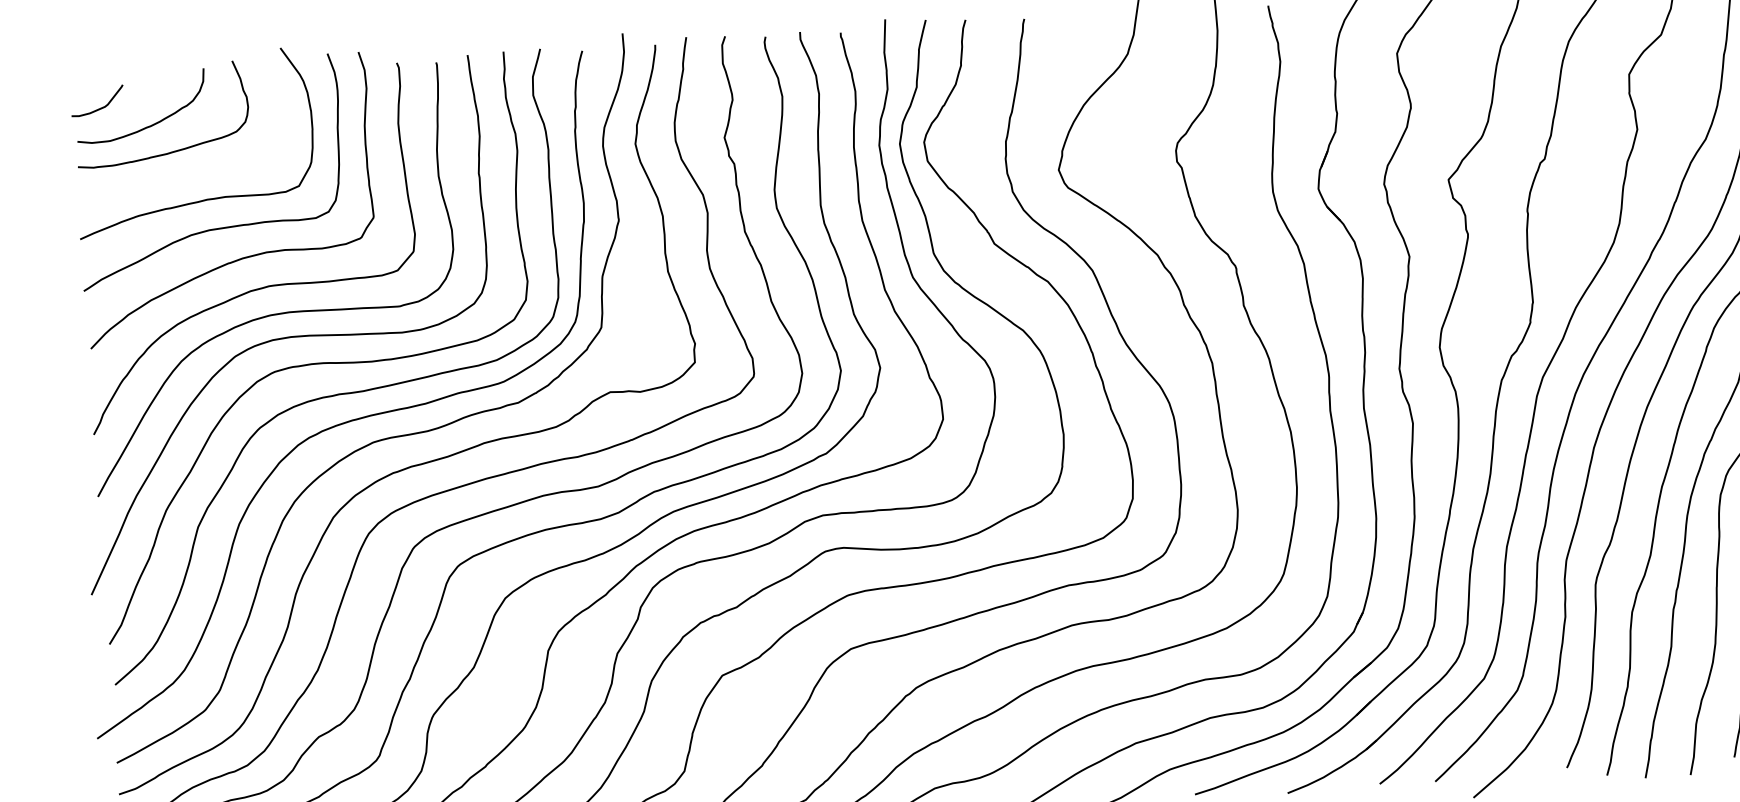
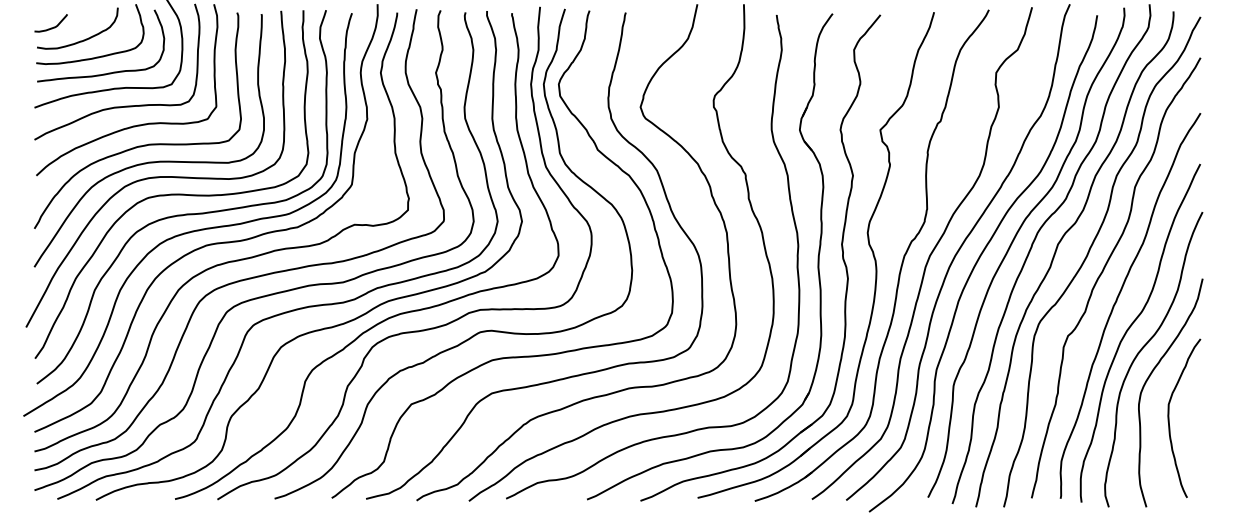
curve: (195, 174) -> (108, 72), added

